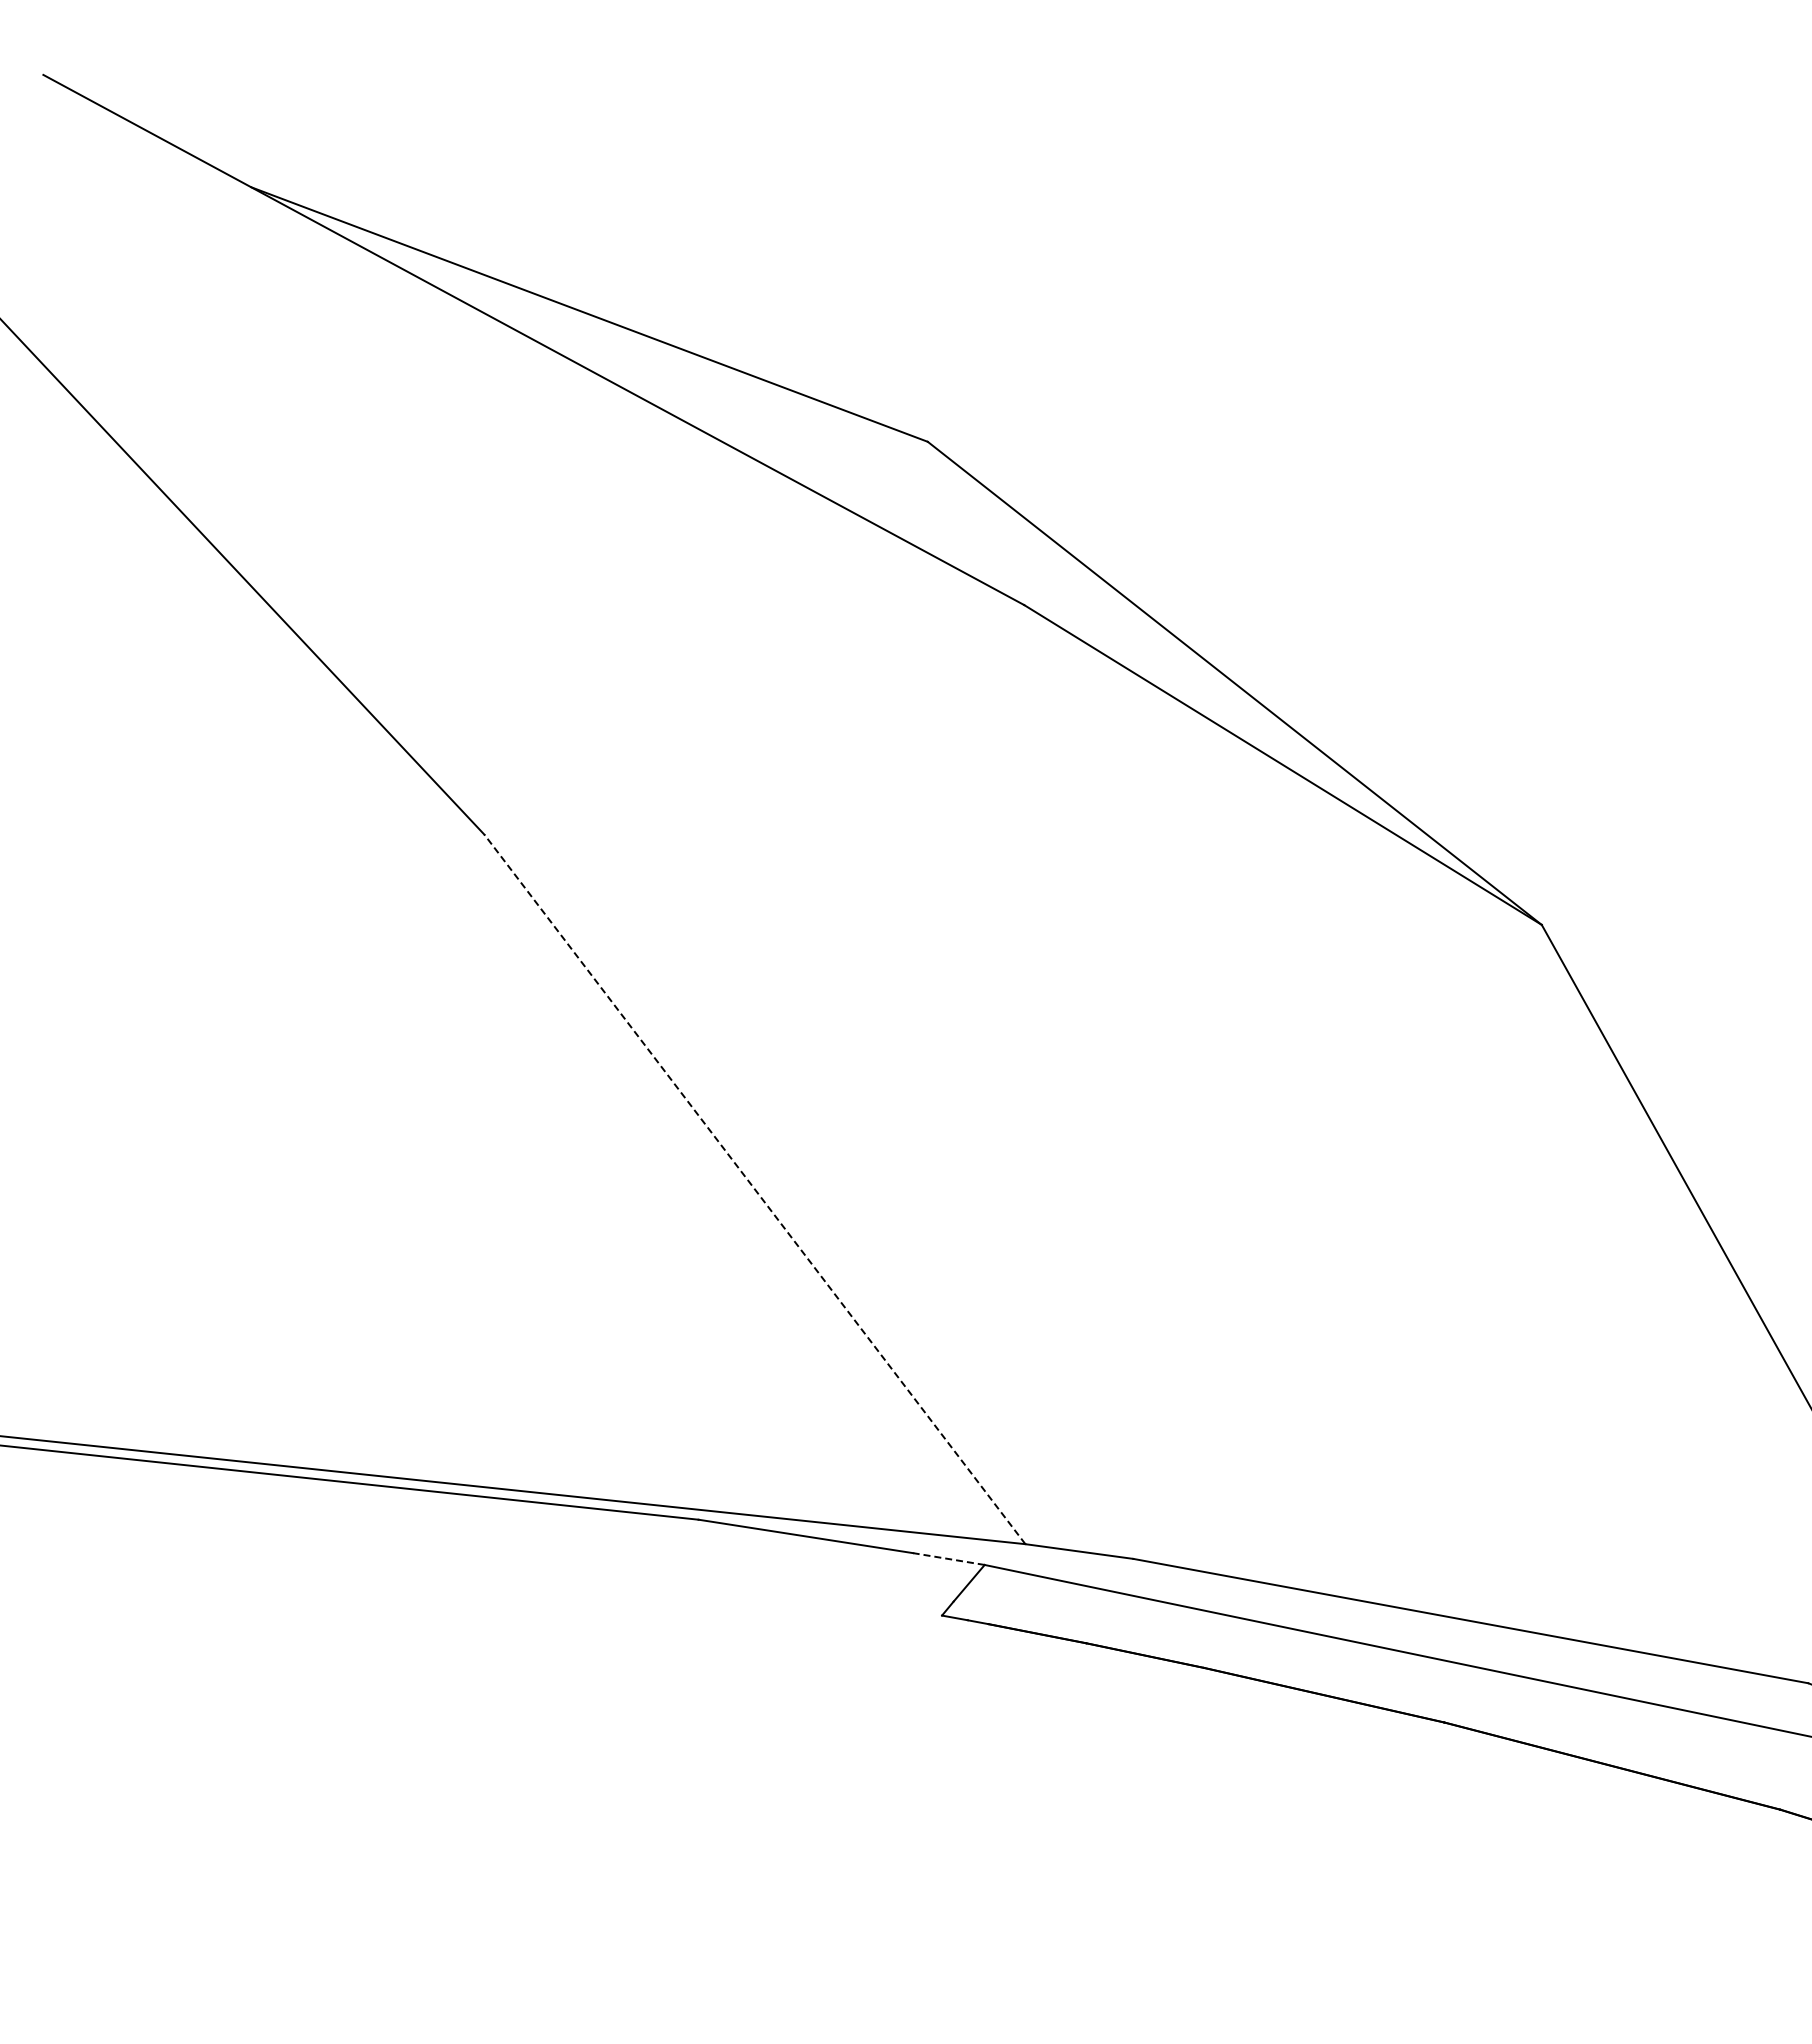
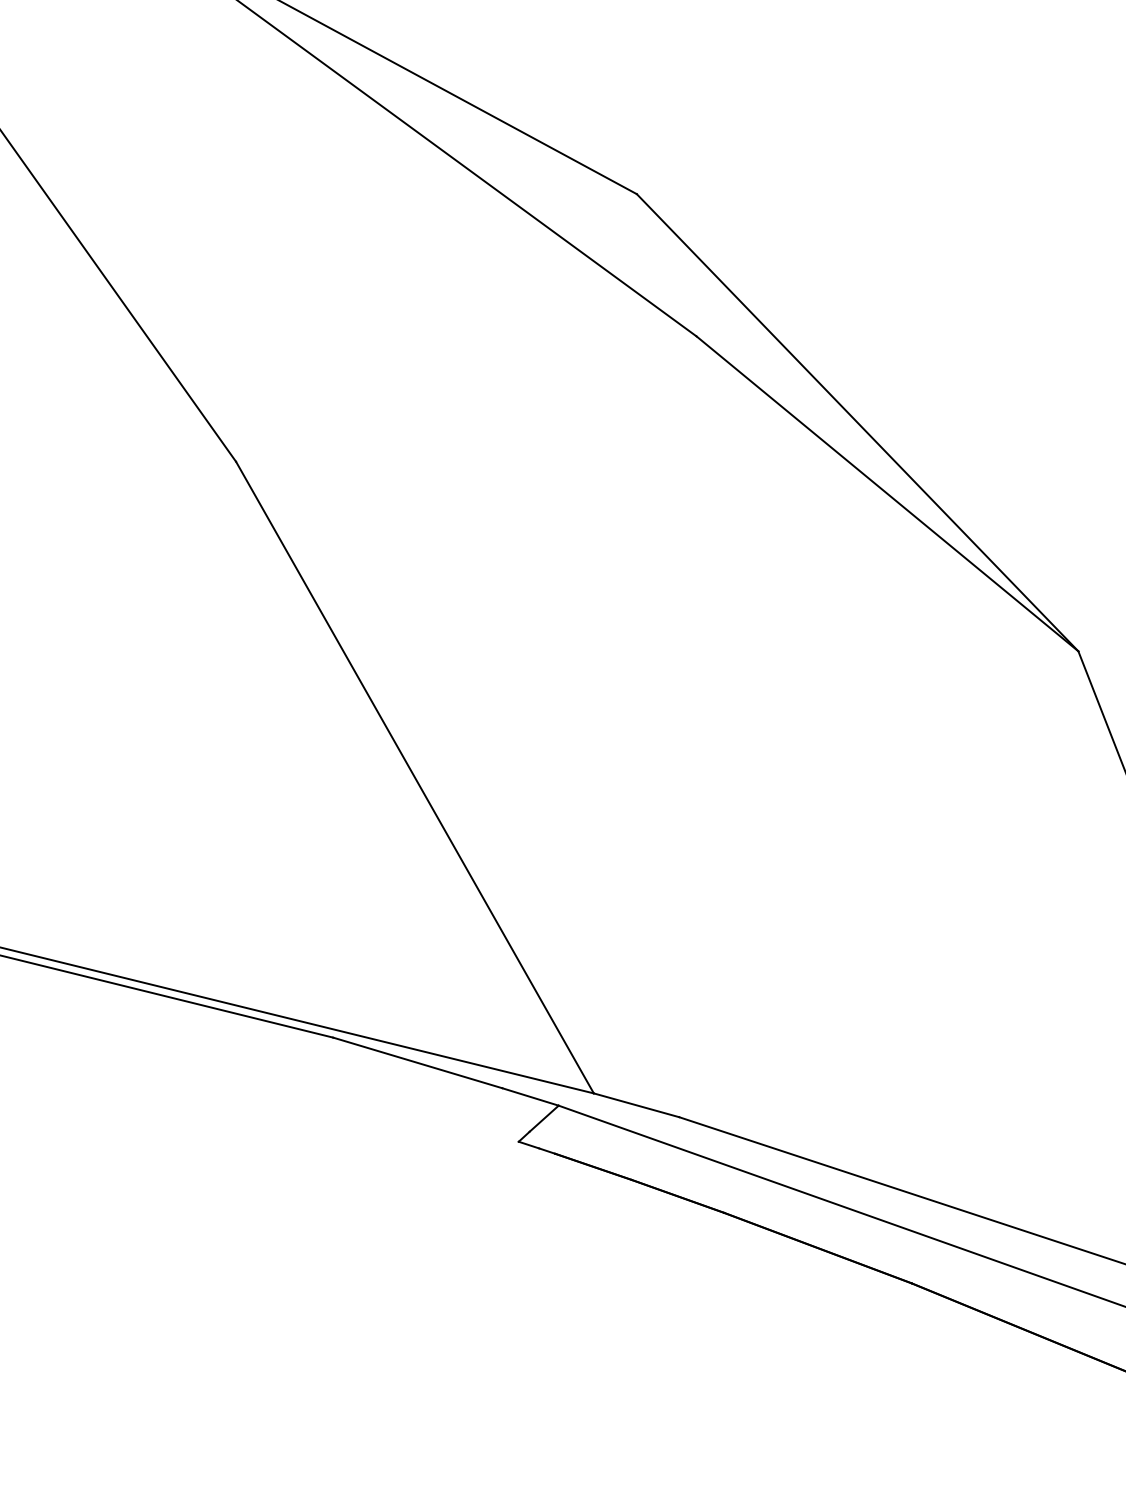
line: (754, 1189) -> (414, 777), dashed -> solid
line: (948, 1558) -> (530, 1096), dashed -> solid

